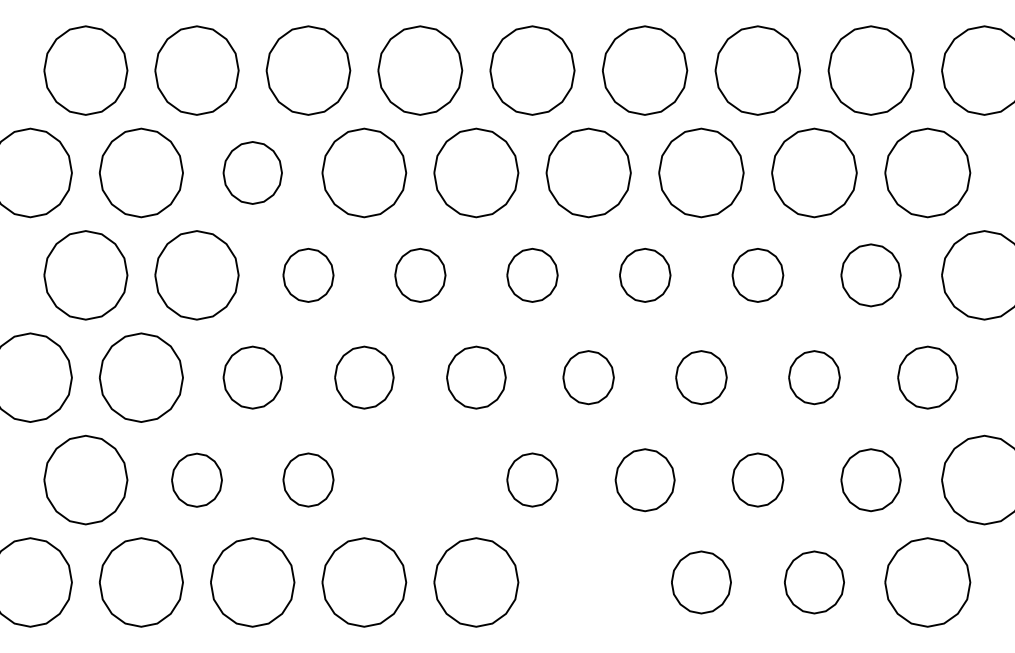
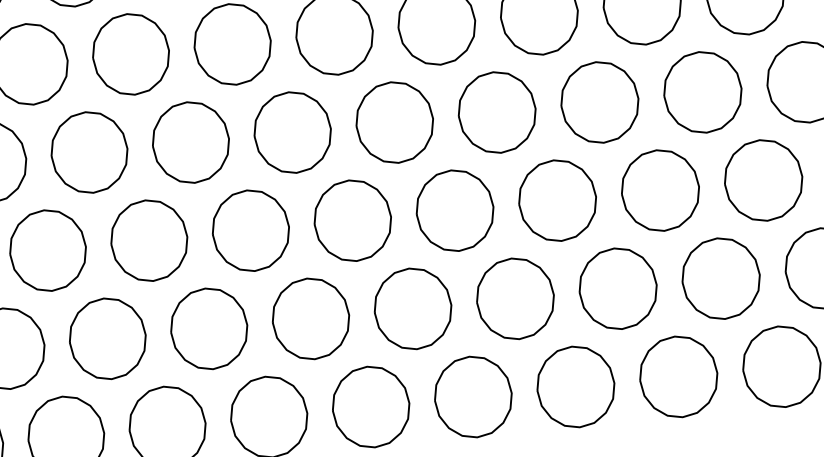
part: (252, 172) -> (130, 53), size x1.43
part: (308, 275) -> (191, 142), size x1.67
part: (420, 275) -> (292, 132), size x1.67
part: (532, 275) -> (394, 122), size x1.67
part: (645, 275) -> (497, 112), size x1.67
part: (757, 275) -> (599, 102), size x1.67
part: (870, 275) -> (702, 92), size x1.43
part: (252, 377) -> (149, 240), size x1.43
part: (364, 377) -> (251, 230), size x1.43
part: (476, 377) -> (352, 220), size x1.43
part: (588, 377) -> (454, 210), size x1.67
part: (701, 377) -> (557, 200), size x1.67
part: (814, 377) -> (660, 190), size x1.67
part: (927, 377) -> (763, 180), size x1.43
part: (308, 479) -> (209, 328), size x1.67
part: (420, 479) -> (311, 318), added
part: (532, 479) -> (413, 308), size x1.67
part: (757, 479) -> (617, 288), size x1.67
part: (196, 480) -> (107, 339), size x1.67
part: (645, 480) -> (515, 299), size x1.43
part: (870, 480) -> (720, 279), size x1.43
part: (588, 582) -> (473, 397), added
part: (701, 582) -> (576, 386), size x1.43
part: (814, 582) -> (678, 376), size x1.43

